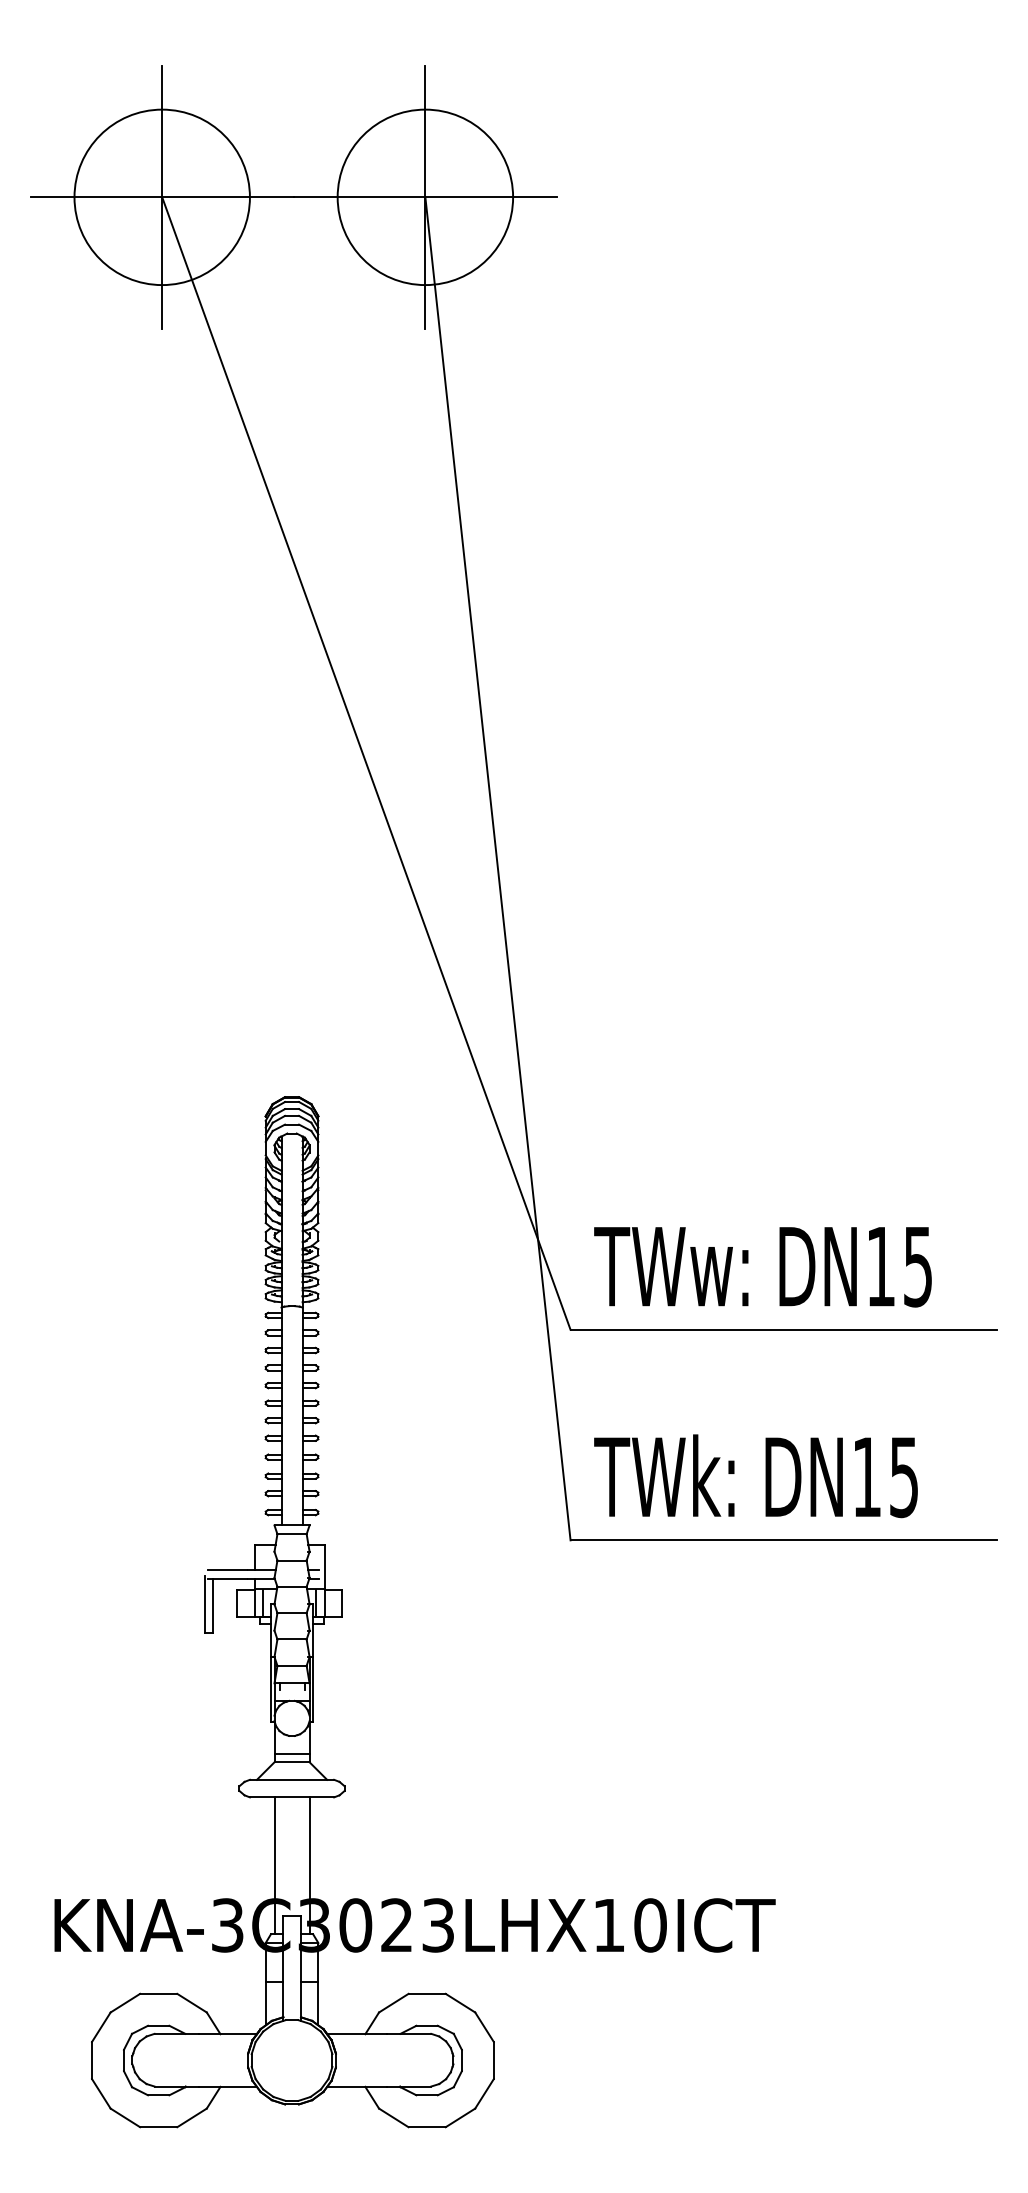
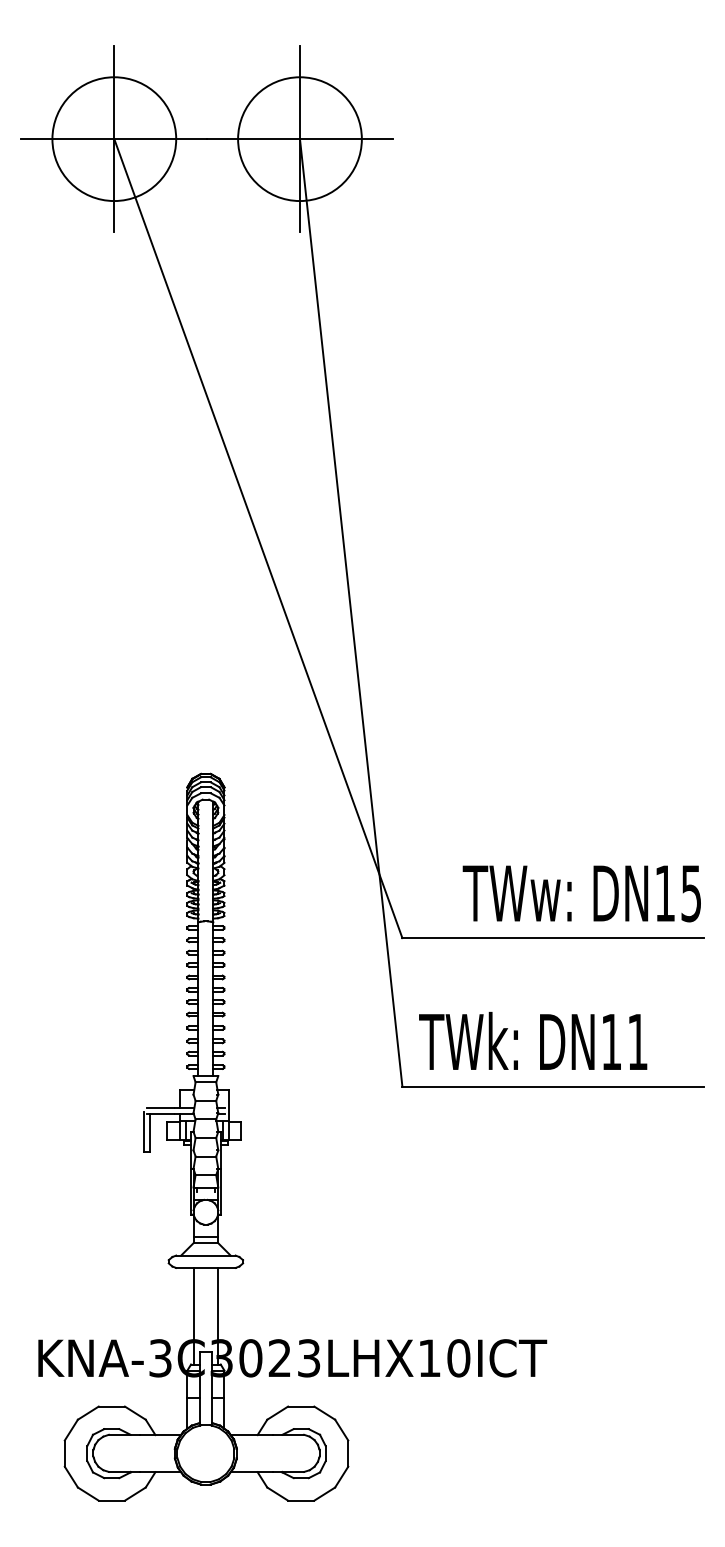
text: (762, 1267) -> (581, 894), moved
text: (903, 1477) -> (637, 1042), DN15 -> DN11

